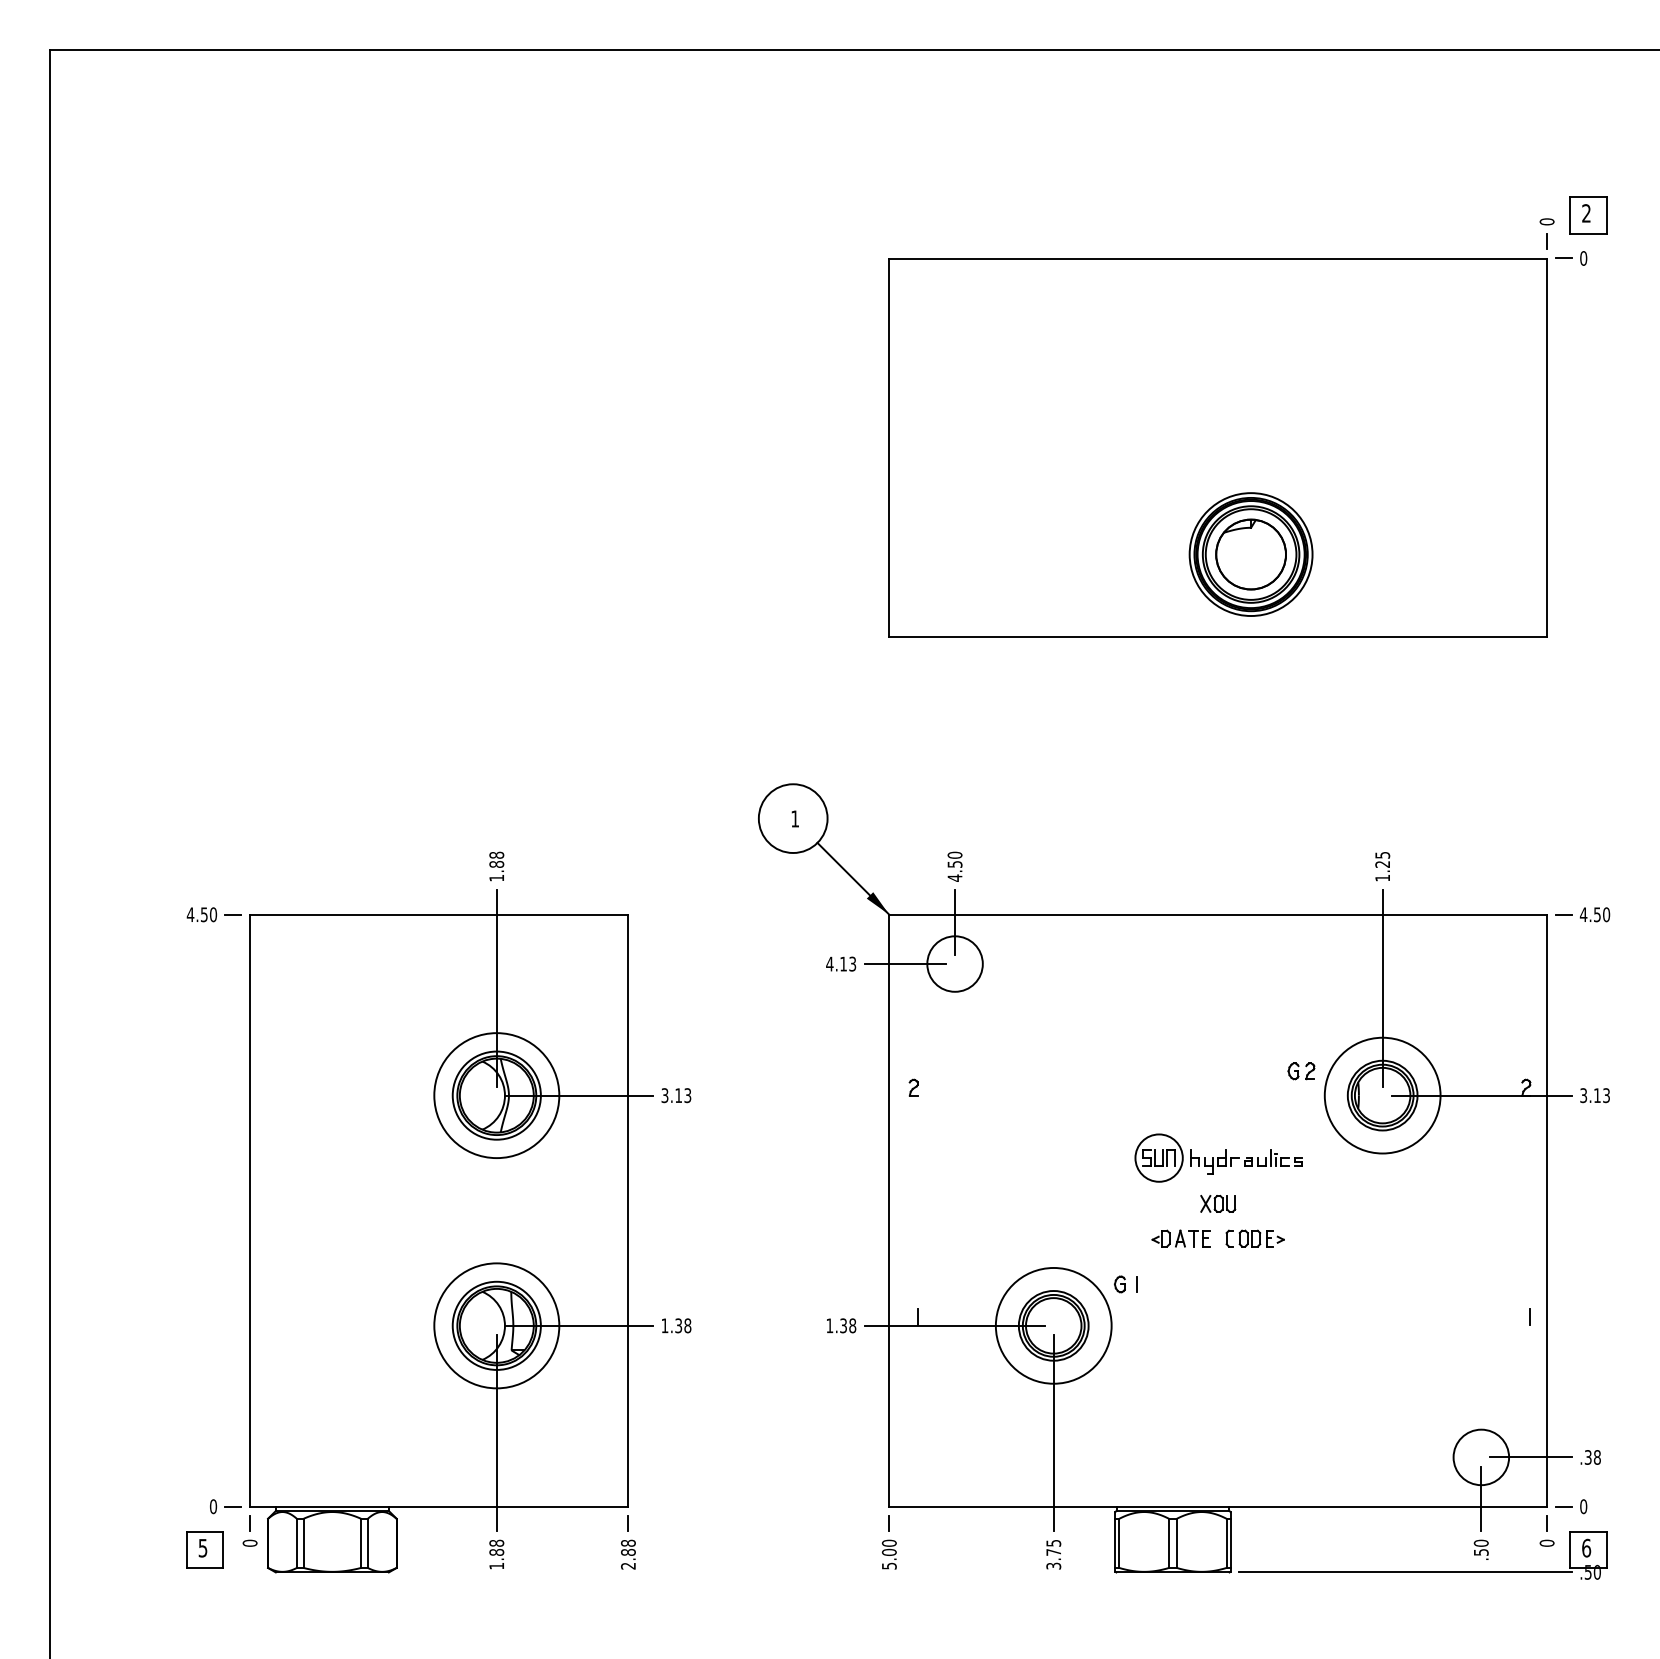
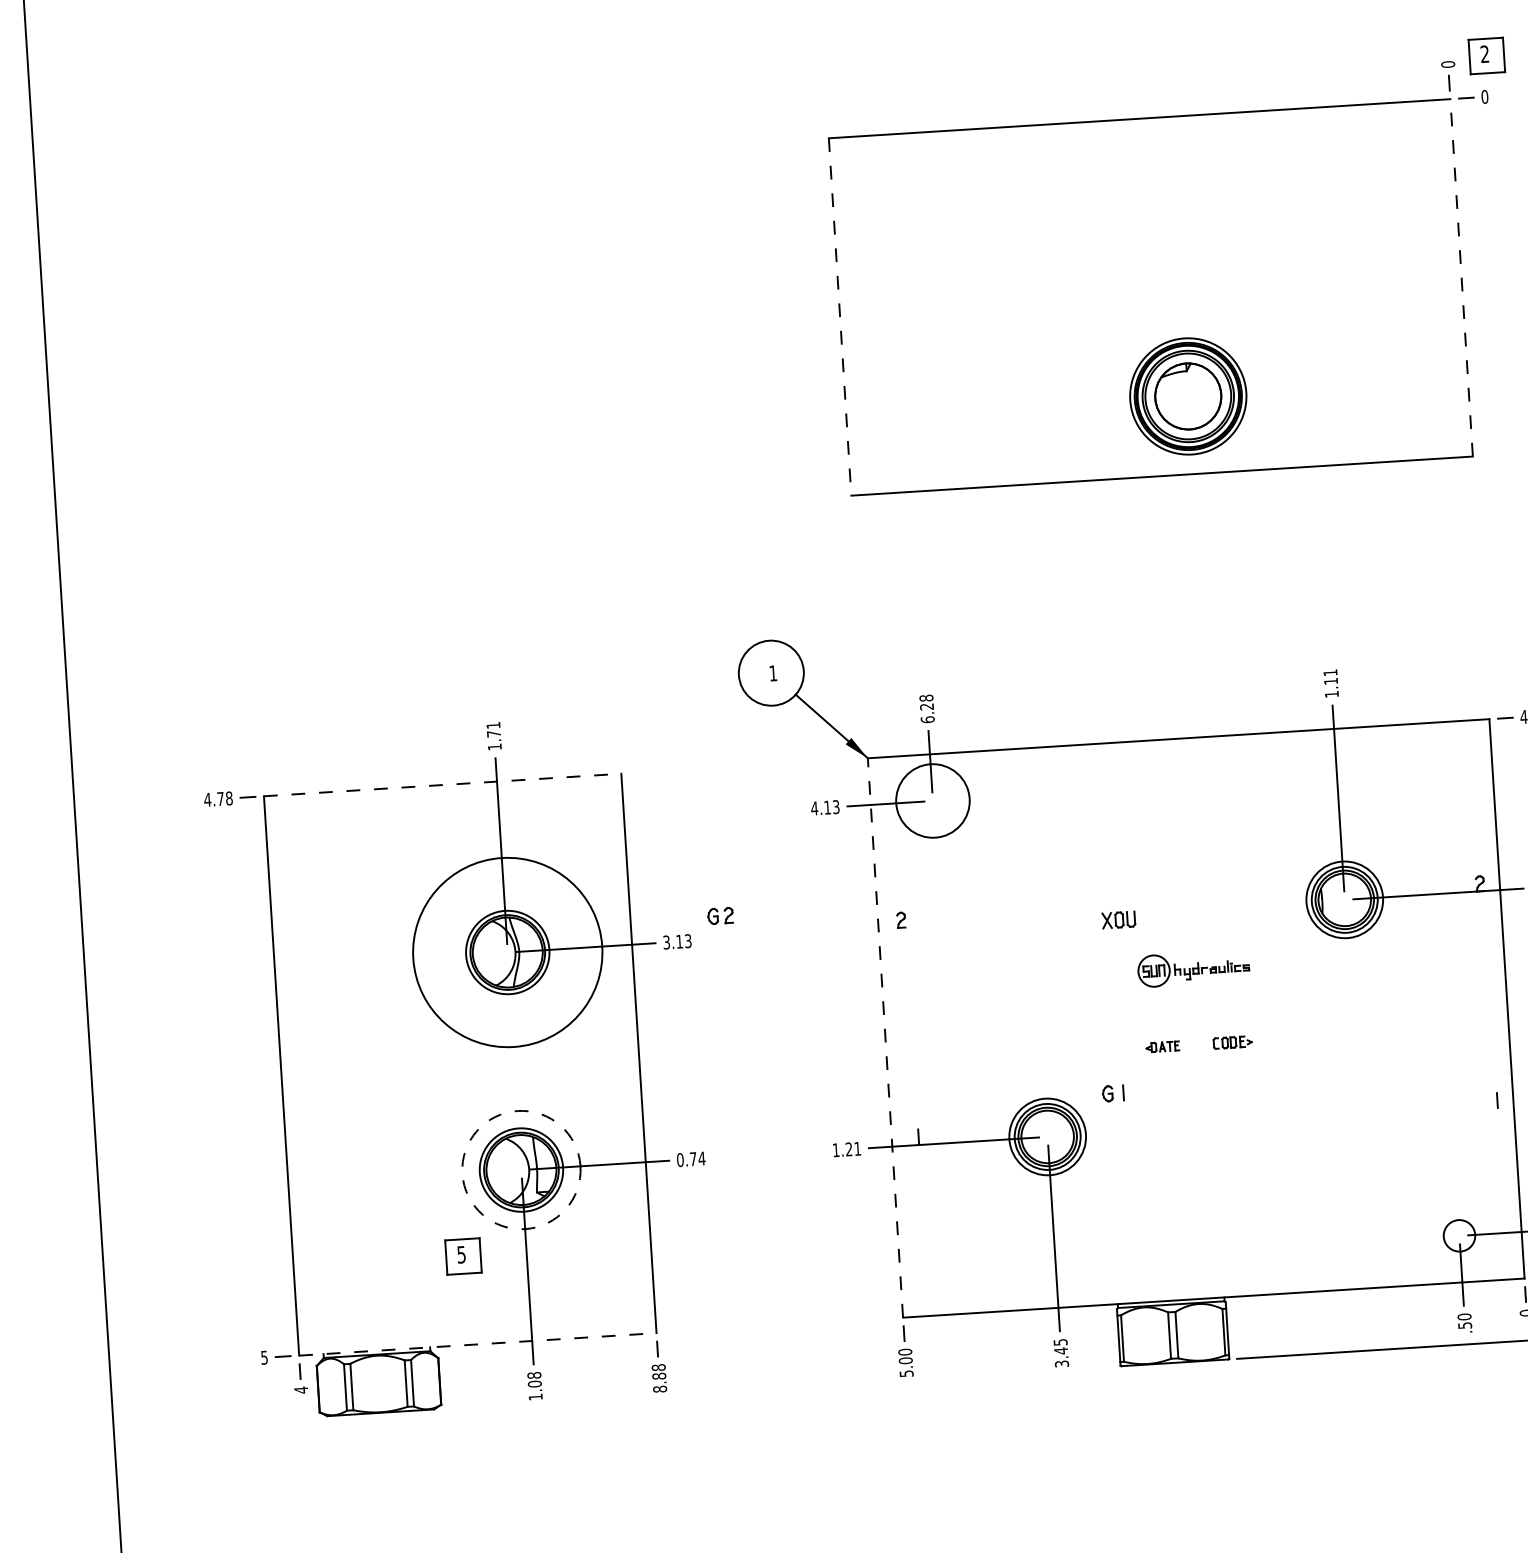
line: (1547, 447) -> (1461, 277), solid -> dashed
line: (889, 448) -> (840, 317), solid -> dashed
text: (496, 859) -> (493, 729), 1.88 -> 1.71
text: (1382, 859) -> (1330, 676), 1.25 -> 1.11
text: (954, 866) -> (926, 708), 4.50 -> 6.28
text: (209, 914) -> (225, 798), 4.50 -> 4.78
line: (439, 914) -> (442, 784), solid -> dashed
circle: (954, 963) -> (932, 800), size x1.4
part: (1301, 1071) -> (720, 916), moved
circle: (496, 1095) -> (507, 952), size x1.6
circle: (1382, 1095) -> (1344, 899), size x0.7
part: (1218, 1157) -> (1193, 968), size x0.7
part: (1218, 1203) -> (1119, 919), moved
line: (889, 1210) -> (885, 1037), solid -> dashed
part: (1180, 1238) -> (1162, 1046), size x0.6
part: (1254, 1238) -> (1232, 1042), size x0.7
circle: (496, 1325) -> (521, 1169), solid -> dashed
text: (676, 1325) -> (691, 1159), 1.38 -> 0.74
text: (848, 1325) -> (853, 1148), 1.38 -> 1.21
circle: (1053, 1325) -> (1047, 1136), size x0.7
circle: (1481, 1457) -> (1459, 1235), size x0.6
text: (213, 1506) -> (264, 1357), 0 -> 5
line: (439, 1506) -> (478, 1344), solid -> dashed
text: (249, 1543) -> (300, 1390), 0 -> 4
part: (204, 1549) -> (463, 1255), moved
text: (496, 1551) -> (534, 1383), 1.88 -> 1.08
text: (1053, 1552) -> (1060, 1351), 3.75 -> 3.45
text: (628, 1565) -> (660, 1388), 2.88 -> 8.88

